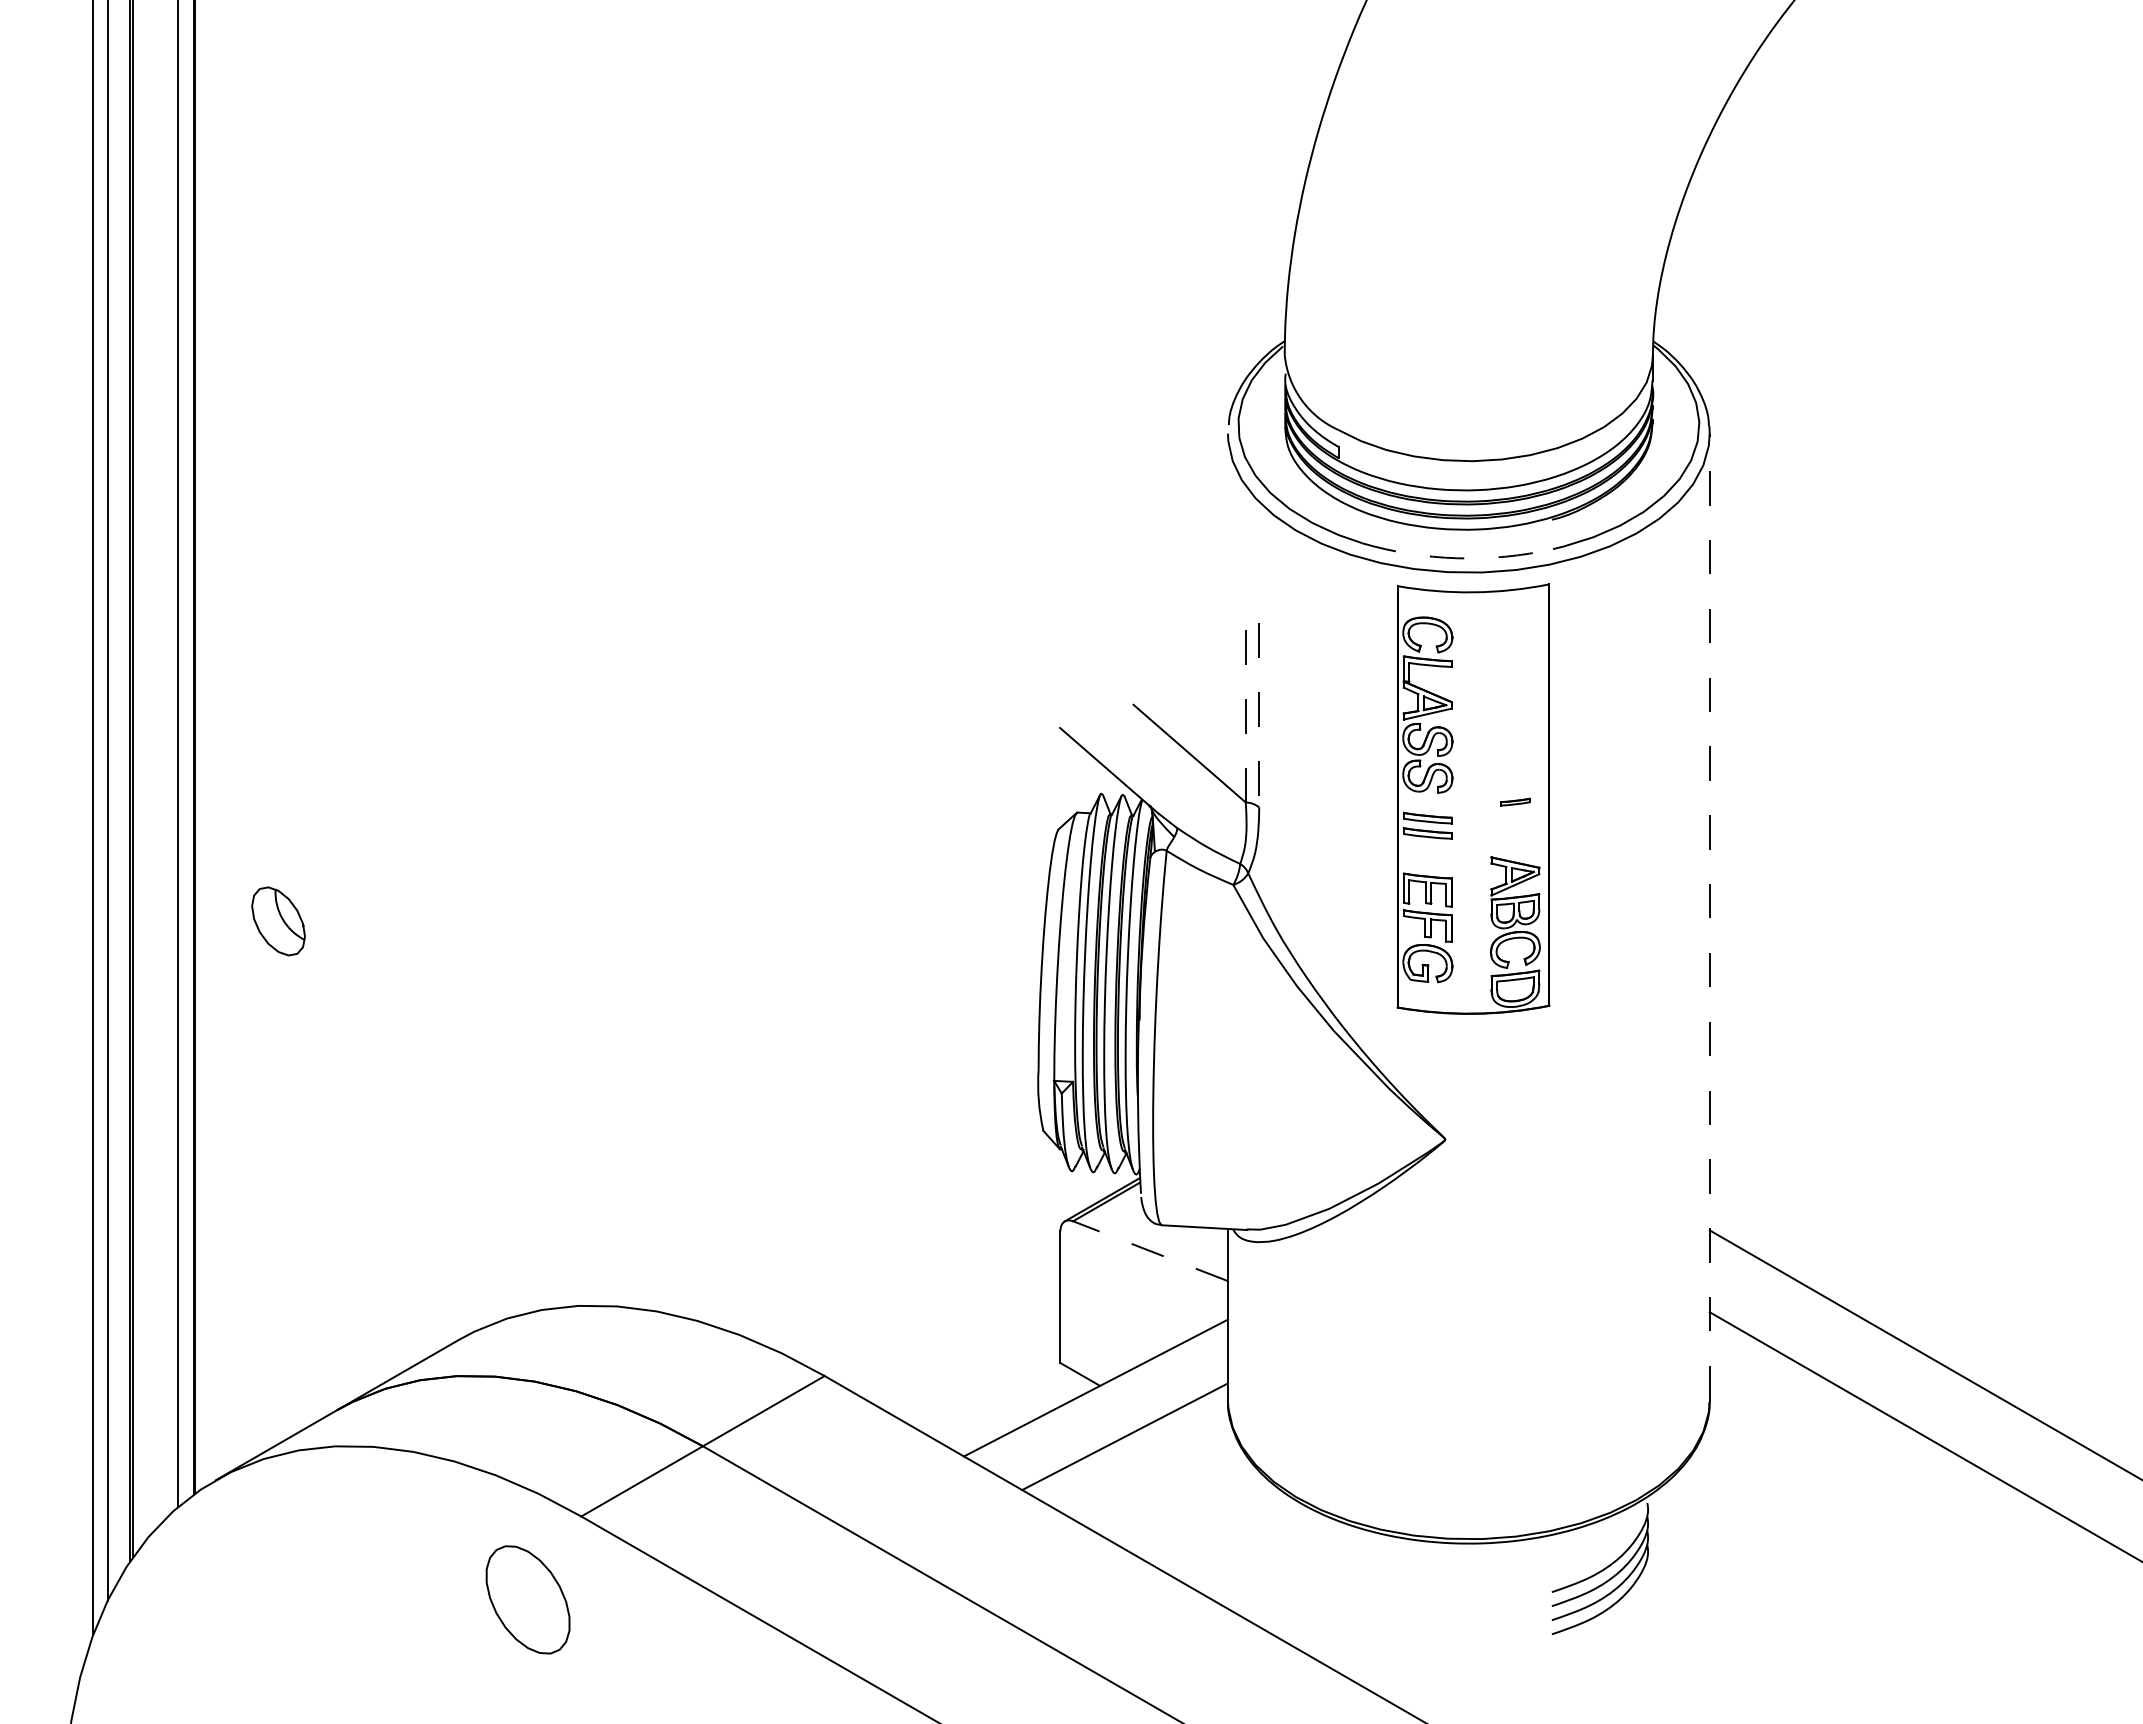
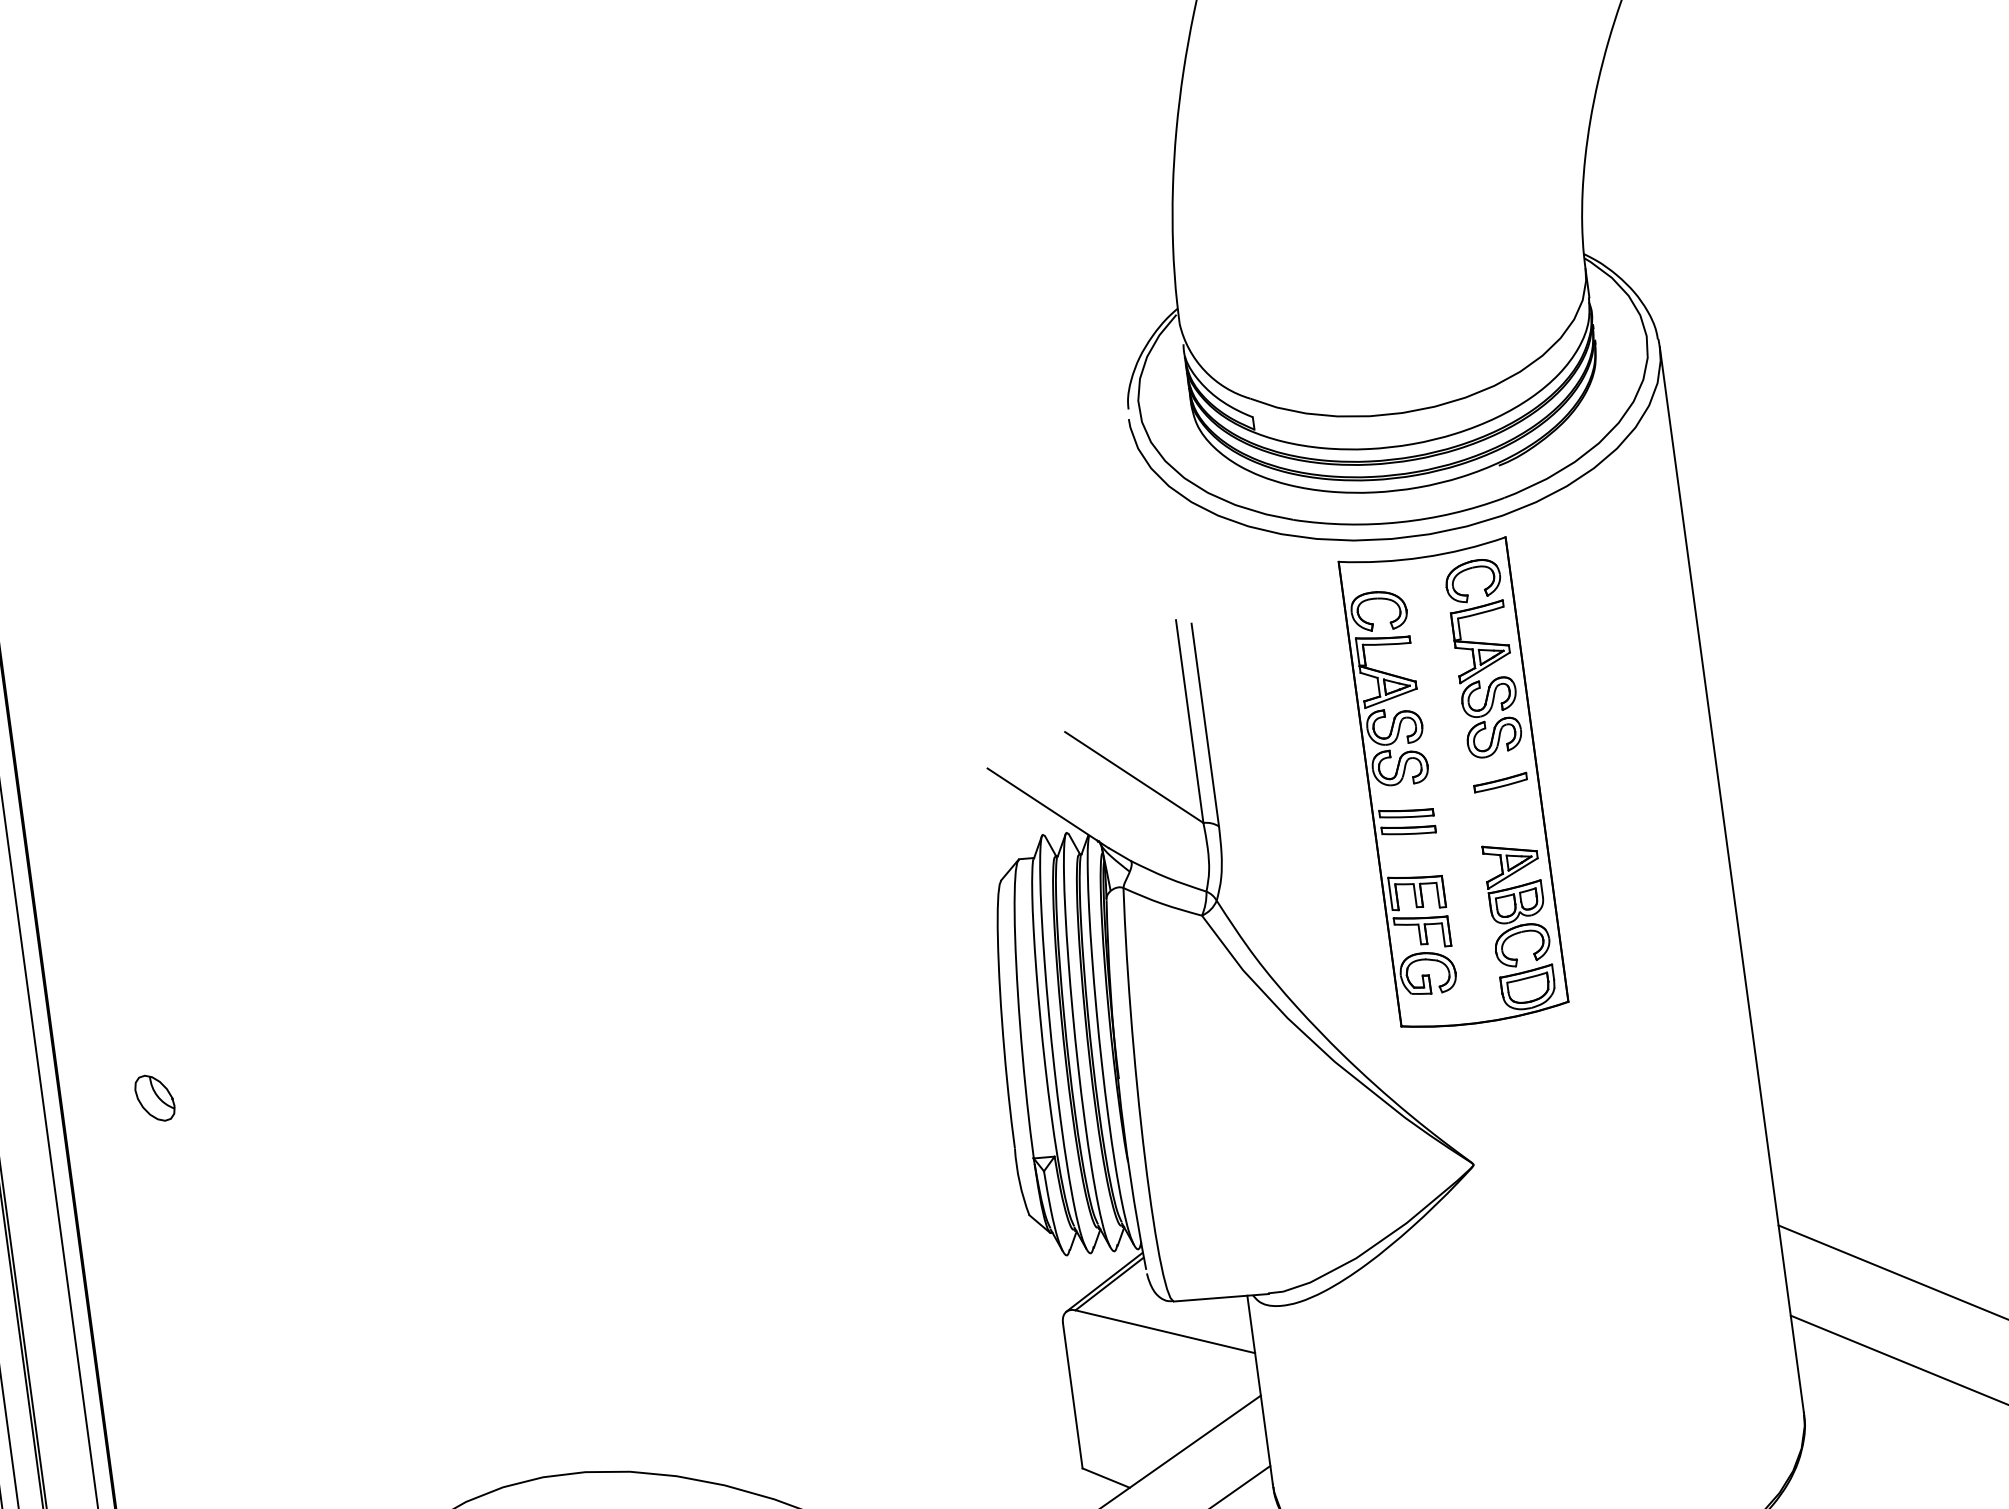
arc: (1457, 558) -> (1400, 522), dashed -> solid
part: (1514, 689) -> (1482, 658), added
line: (1245, 709) -> (1189, 720), dashed -> solid
line: (1259, 715) -> (1205, 725), dashed -> solid
part: (1515, 801) -> (1500, 781), size x1.67
line: (1709, 916) -> (1731, 879), dashed -> solid
part: (278, 921) -> (154, 1098), size x0.62
line: (1150, 1251) -> (1165, 1332), dashed -> solid

